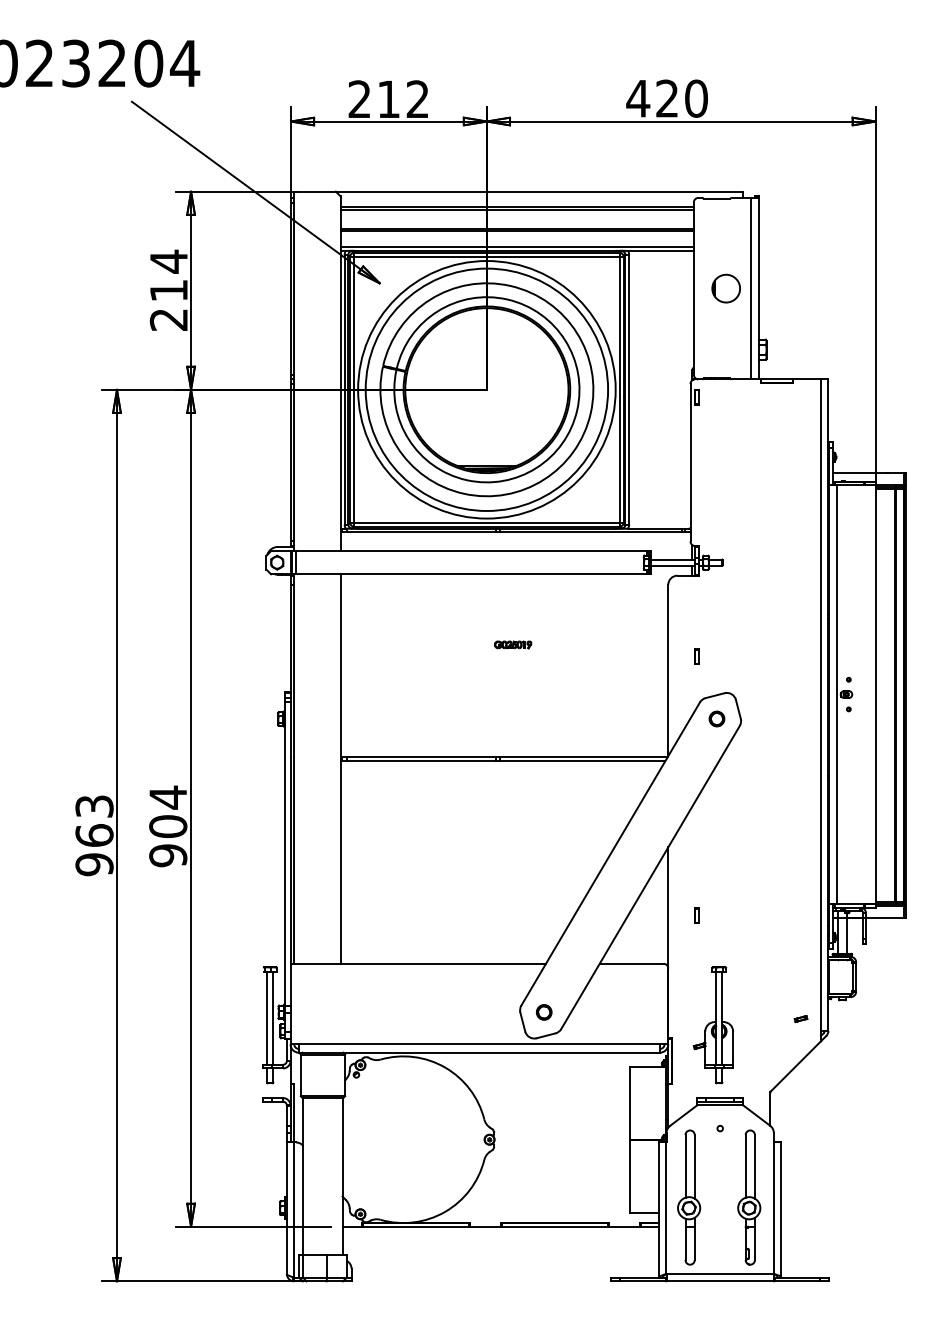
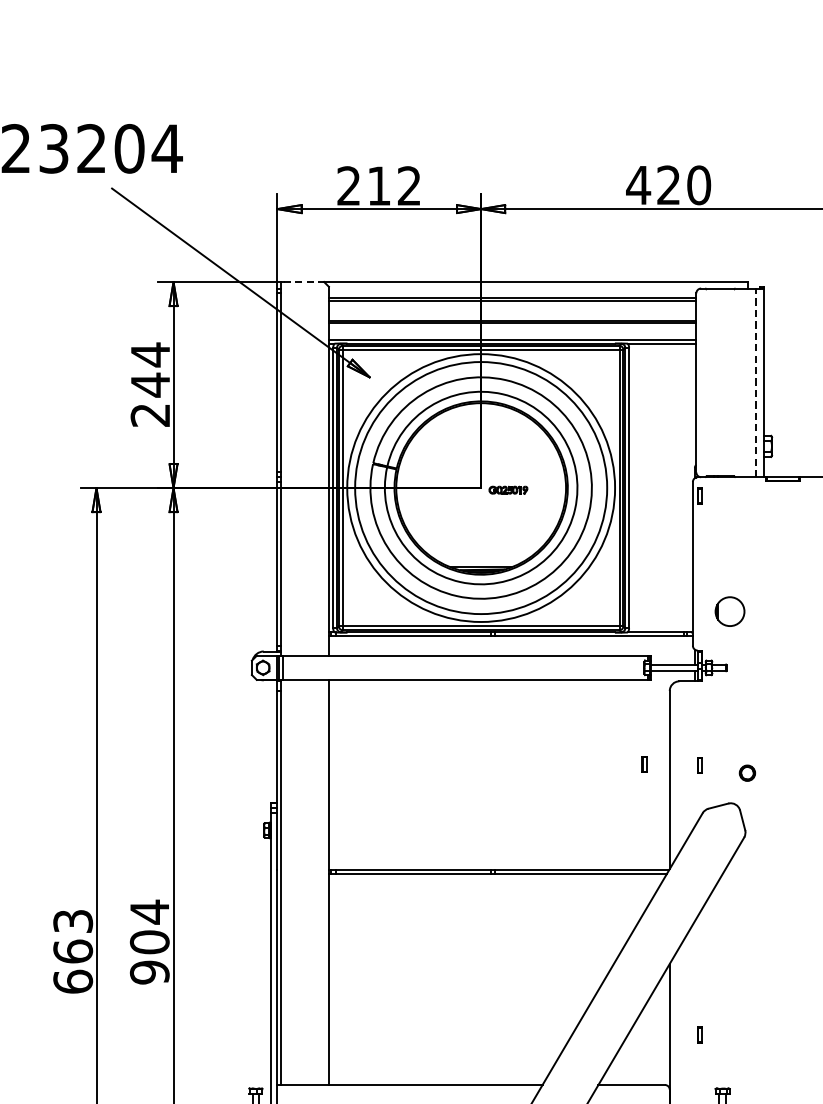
line: (316, 191) -> (303, 281), solid -> dashed
part: (725, 288) -> (729, 611), moved
line: (751, 288) -> (756, 382), solid -> dashed
text: (168, 290) -> (150, 384), 214 -> 244
part: (513, 644) -> (508, 489), moved
part: (643, 655) -> (644, 764), added
part: (716, 718) -> (746, 772), moved
text: (94, 864) -> (73, 981), 963 -> 663

